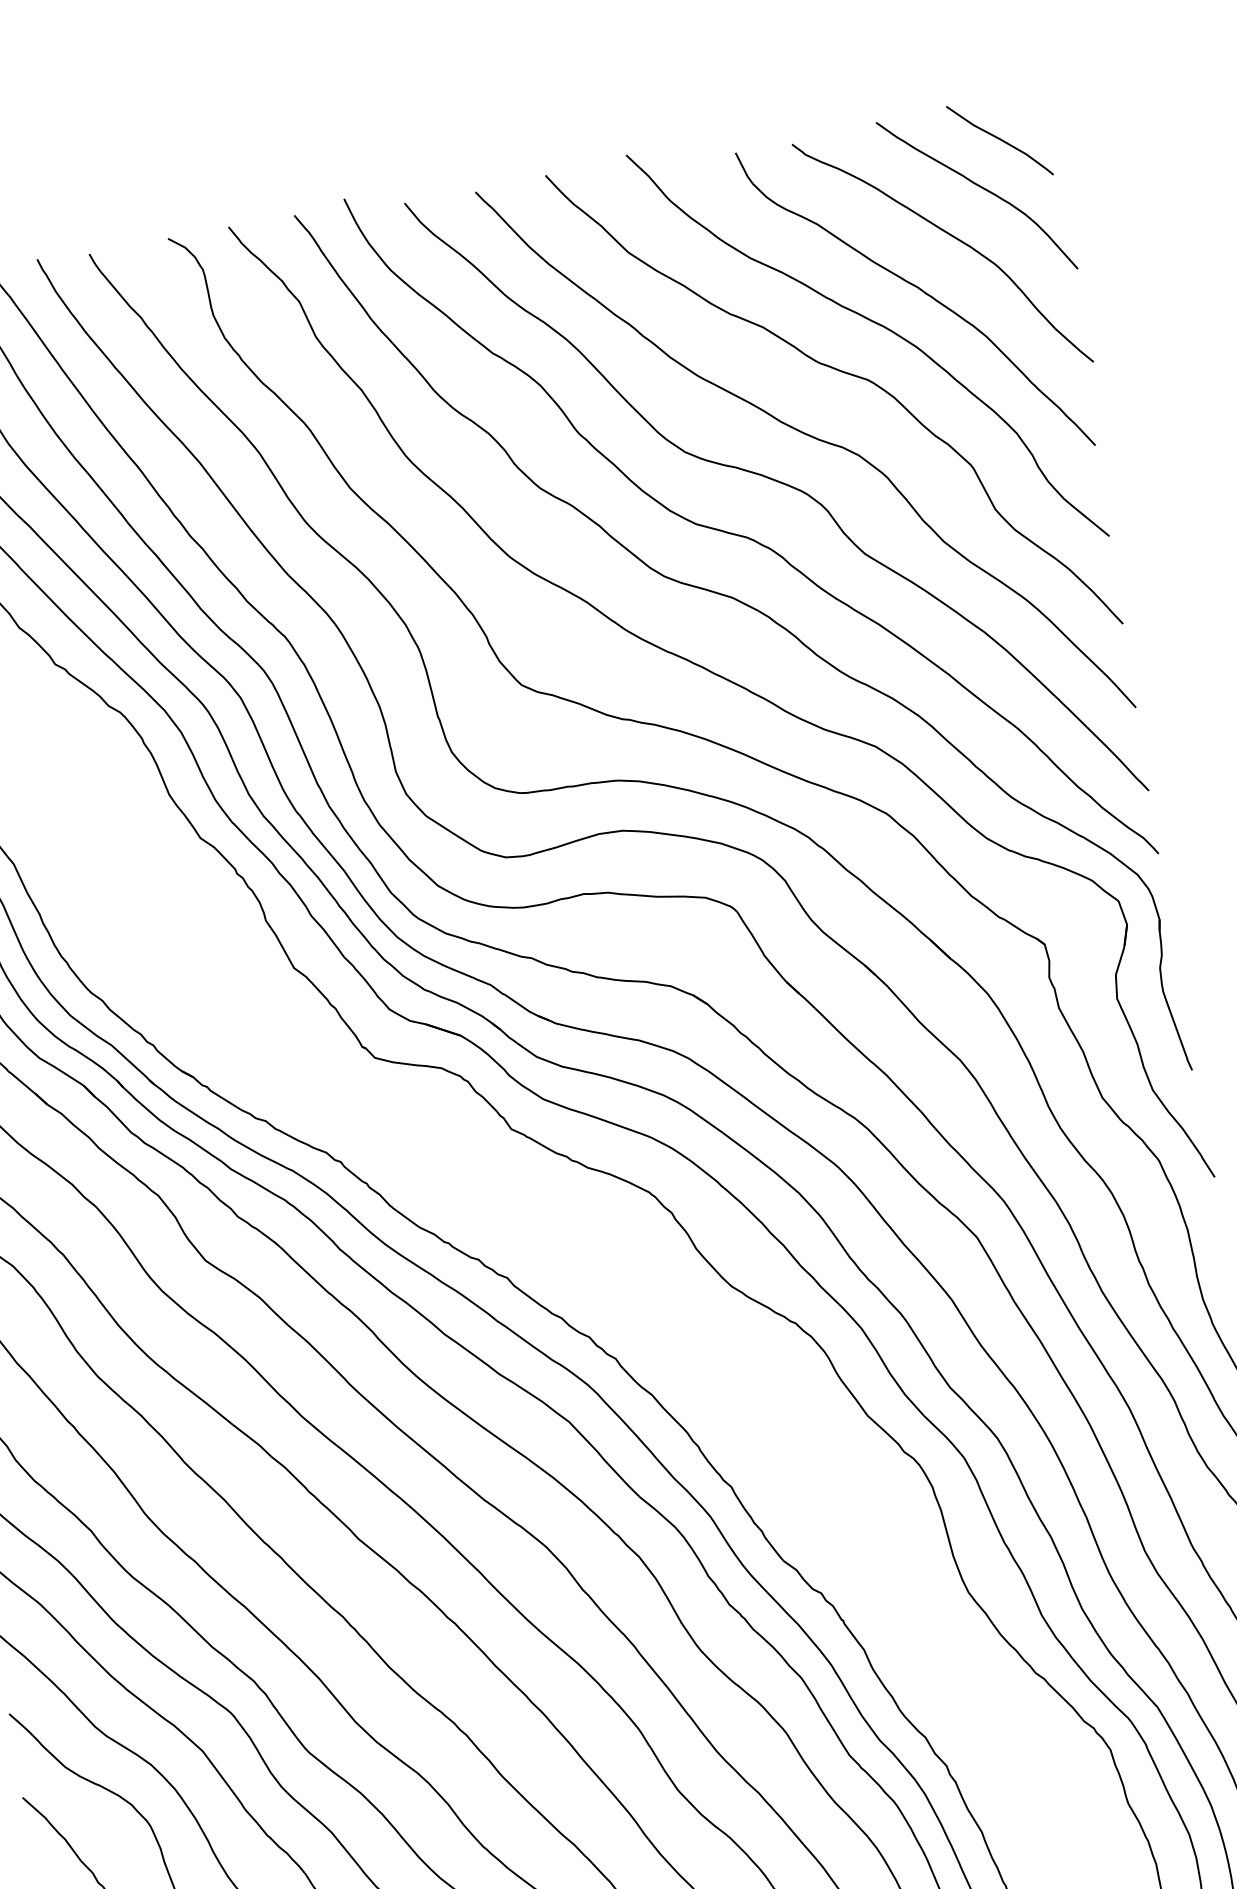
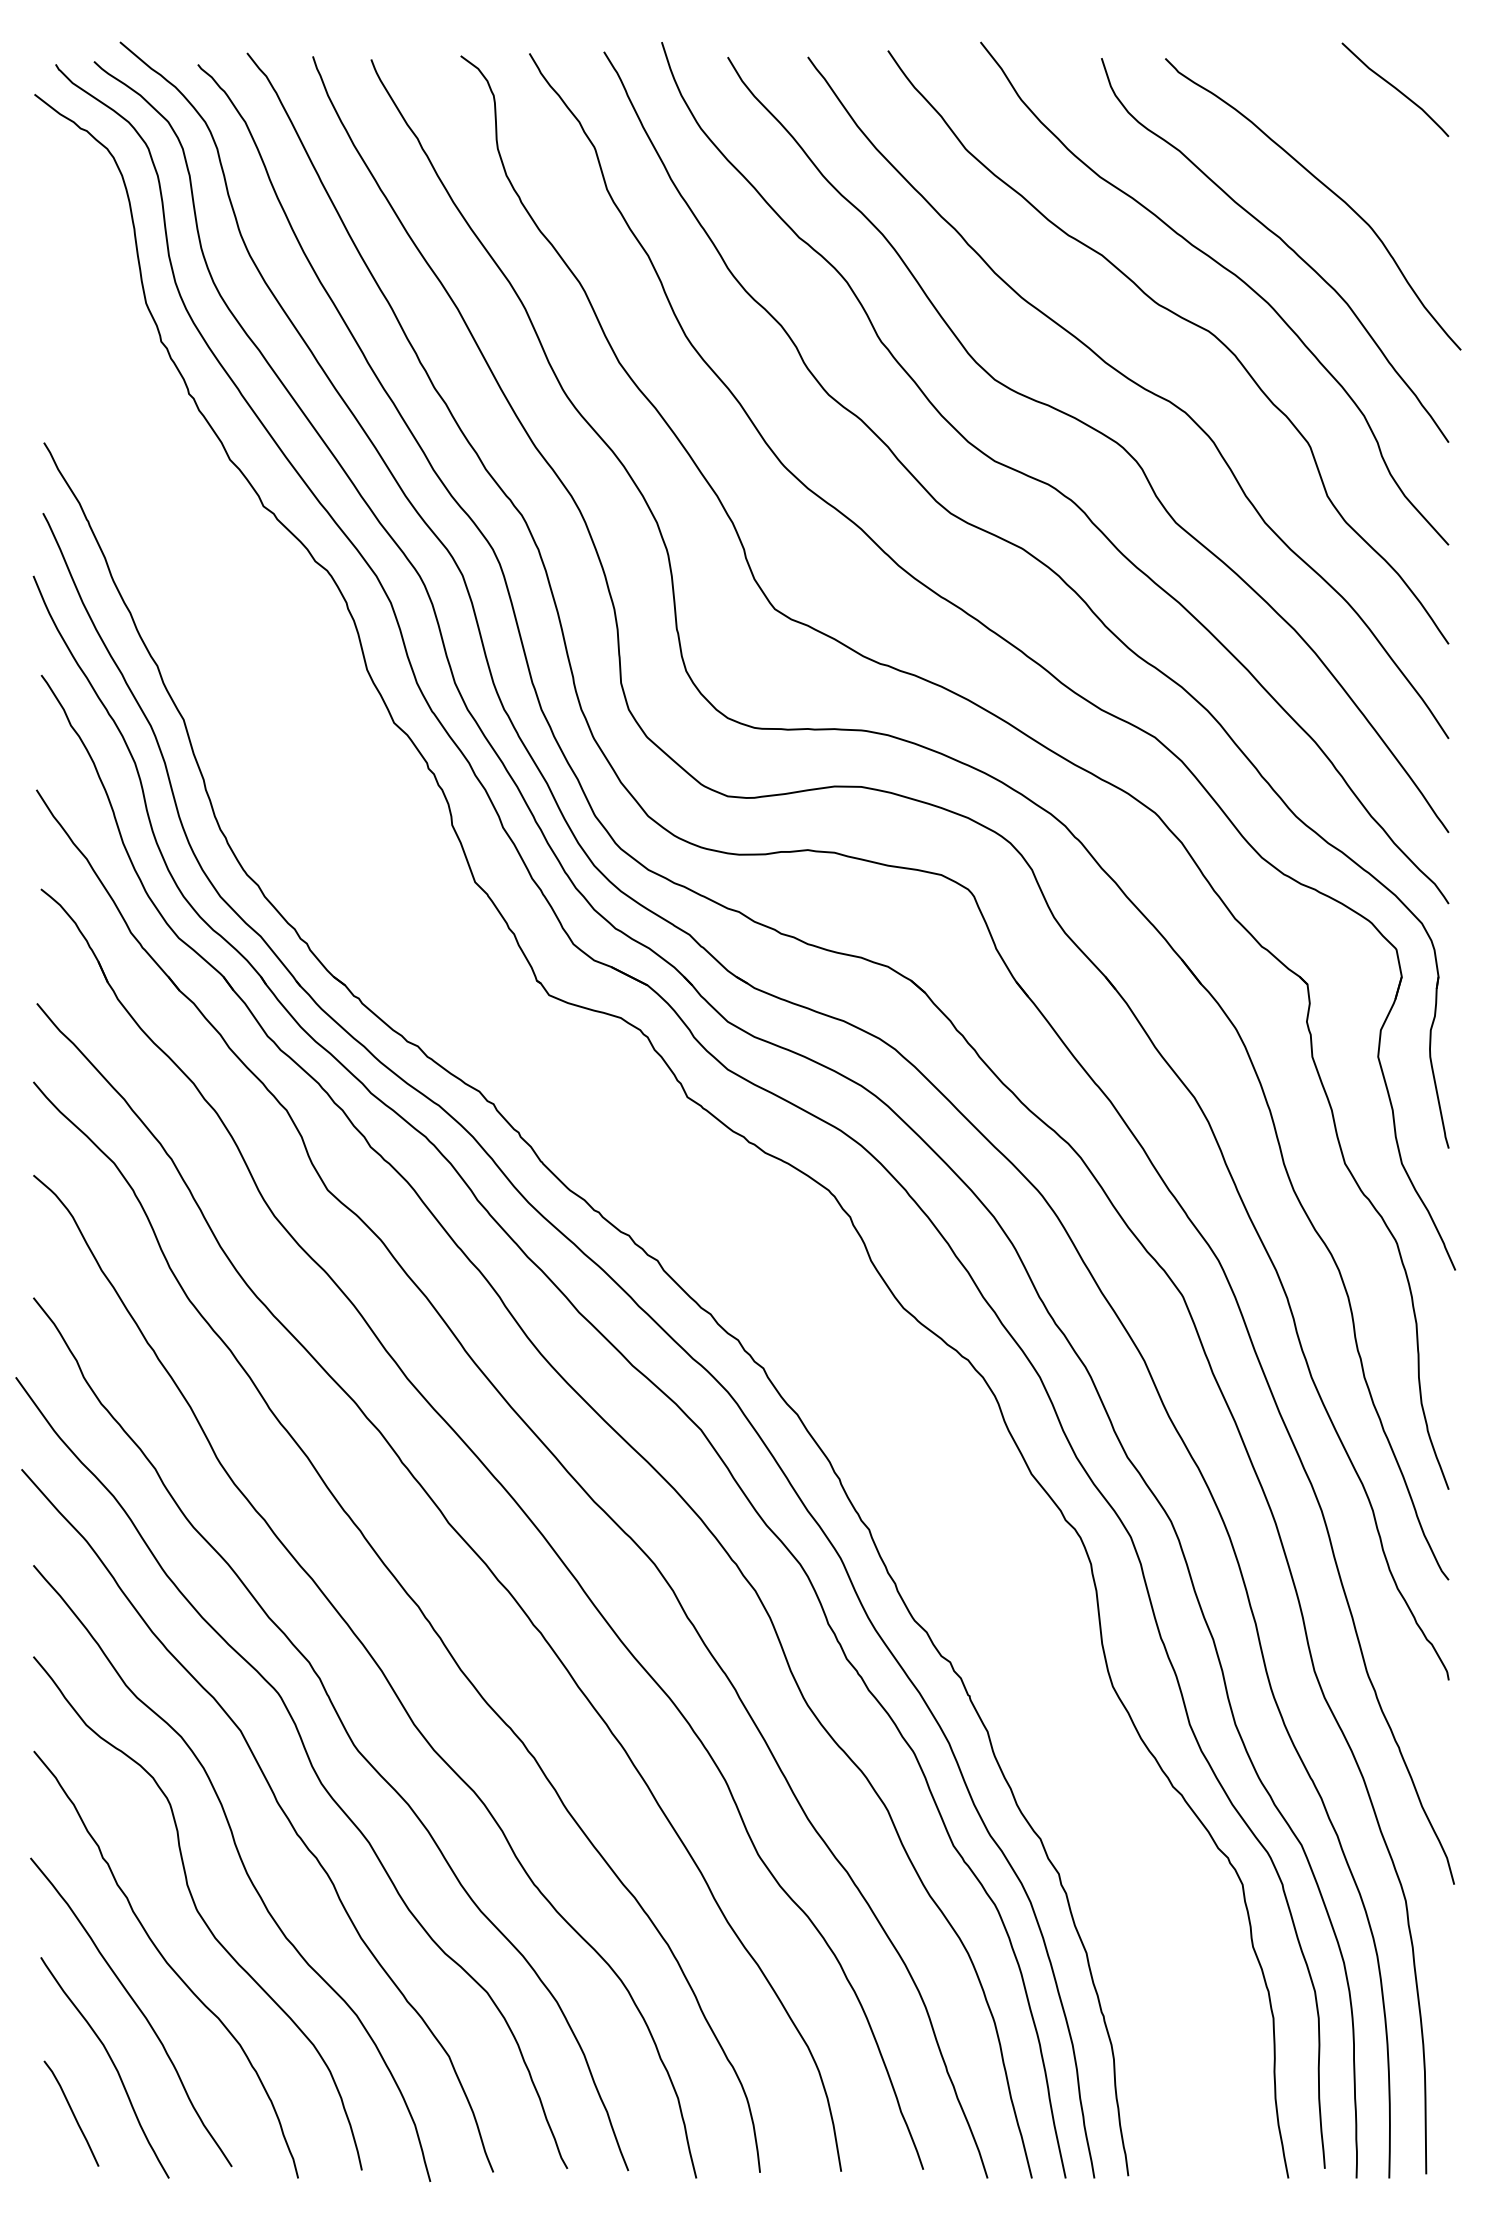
curve: (979, 187) -> (1364, 137), removed

